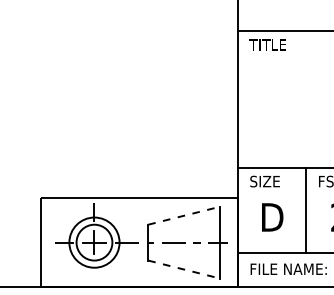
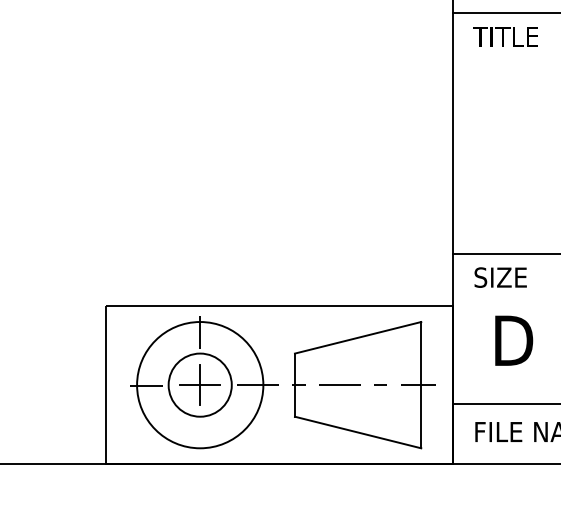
line: (184, 215) -> (358, 337), dashed -> solid
circle: (94, 242) -> (200, 384), size x1.43
line: (184, 269) -> (358, 432), dashed -> solid

